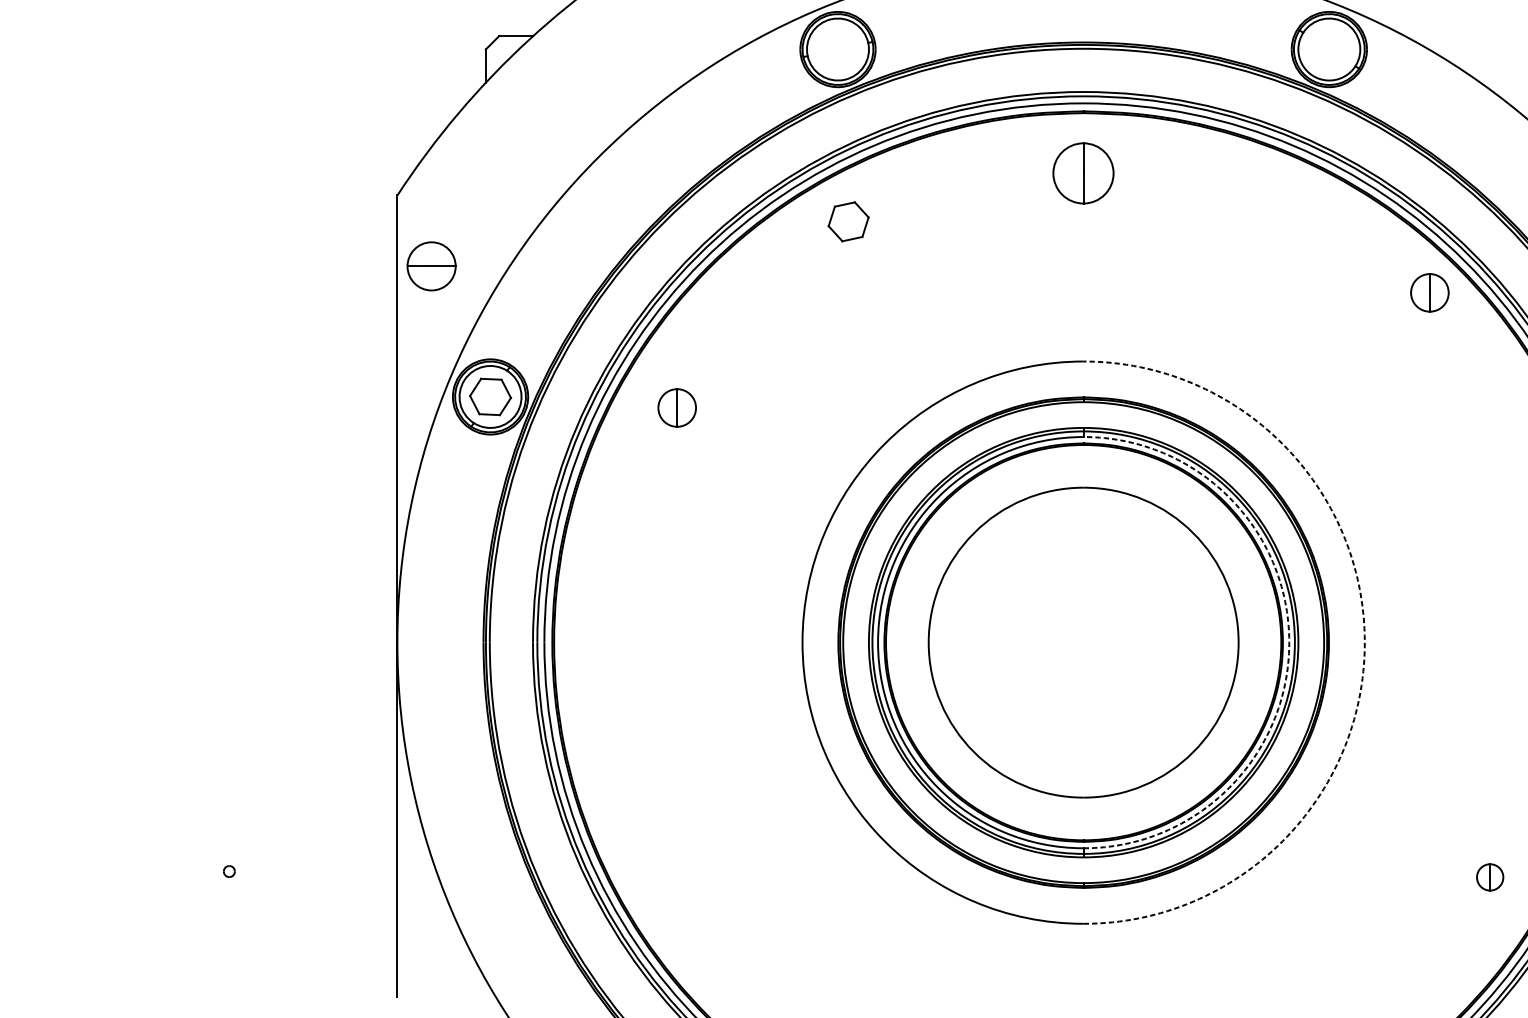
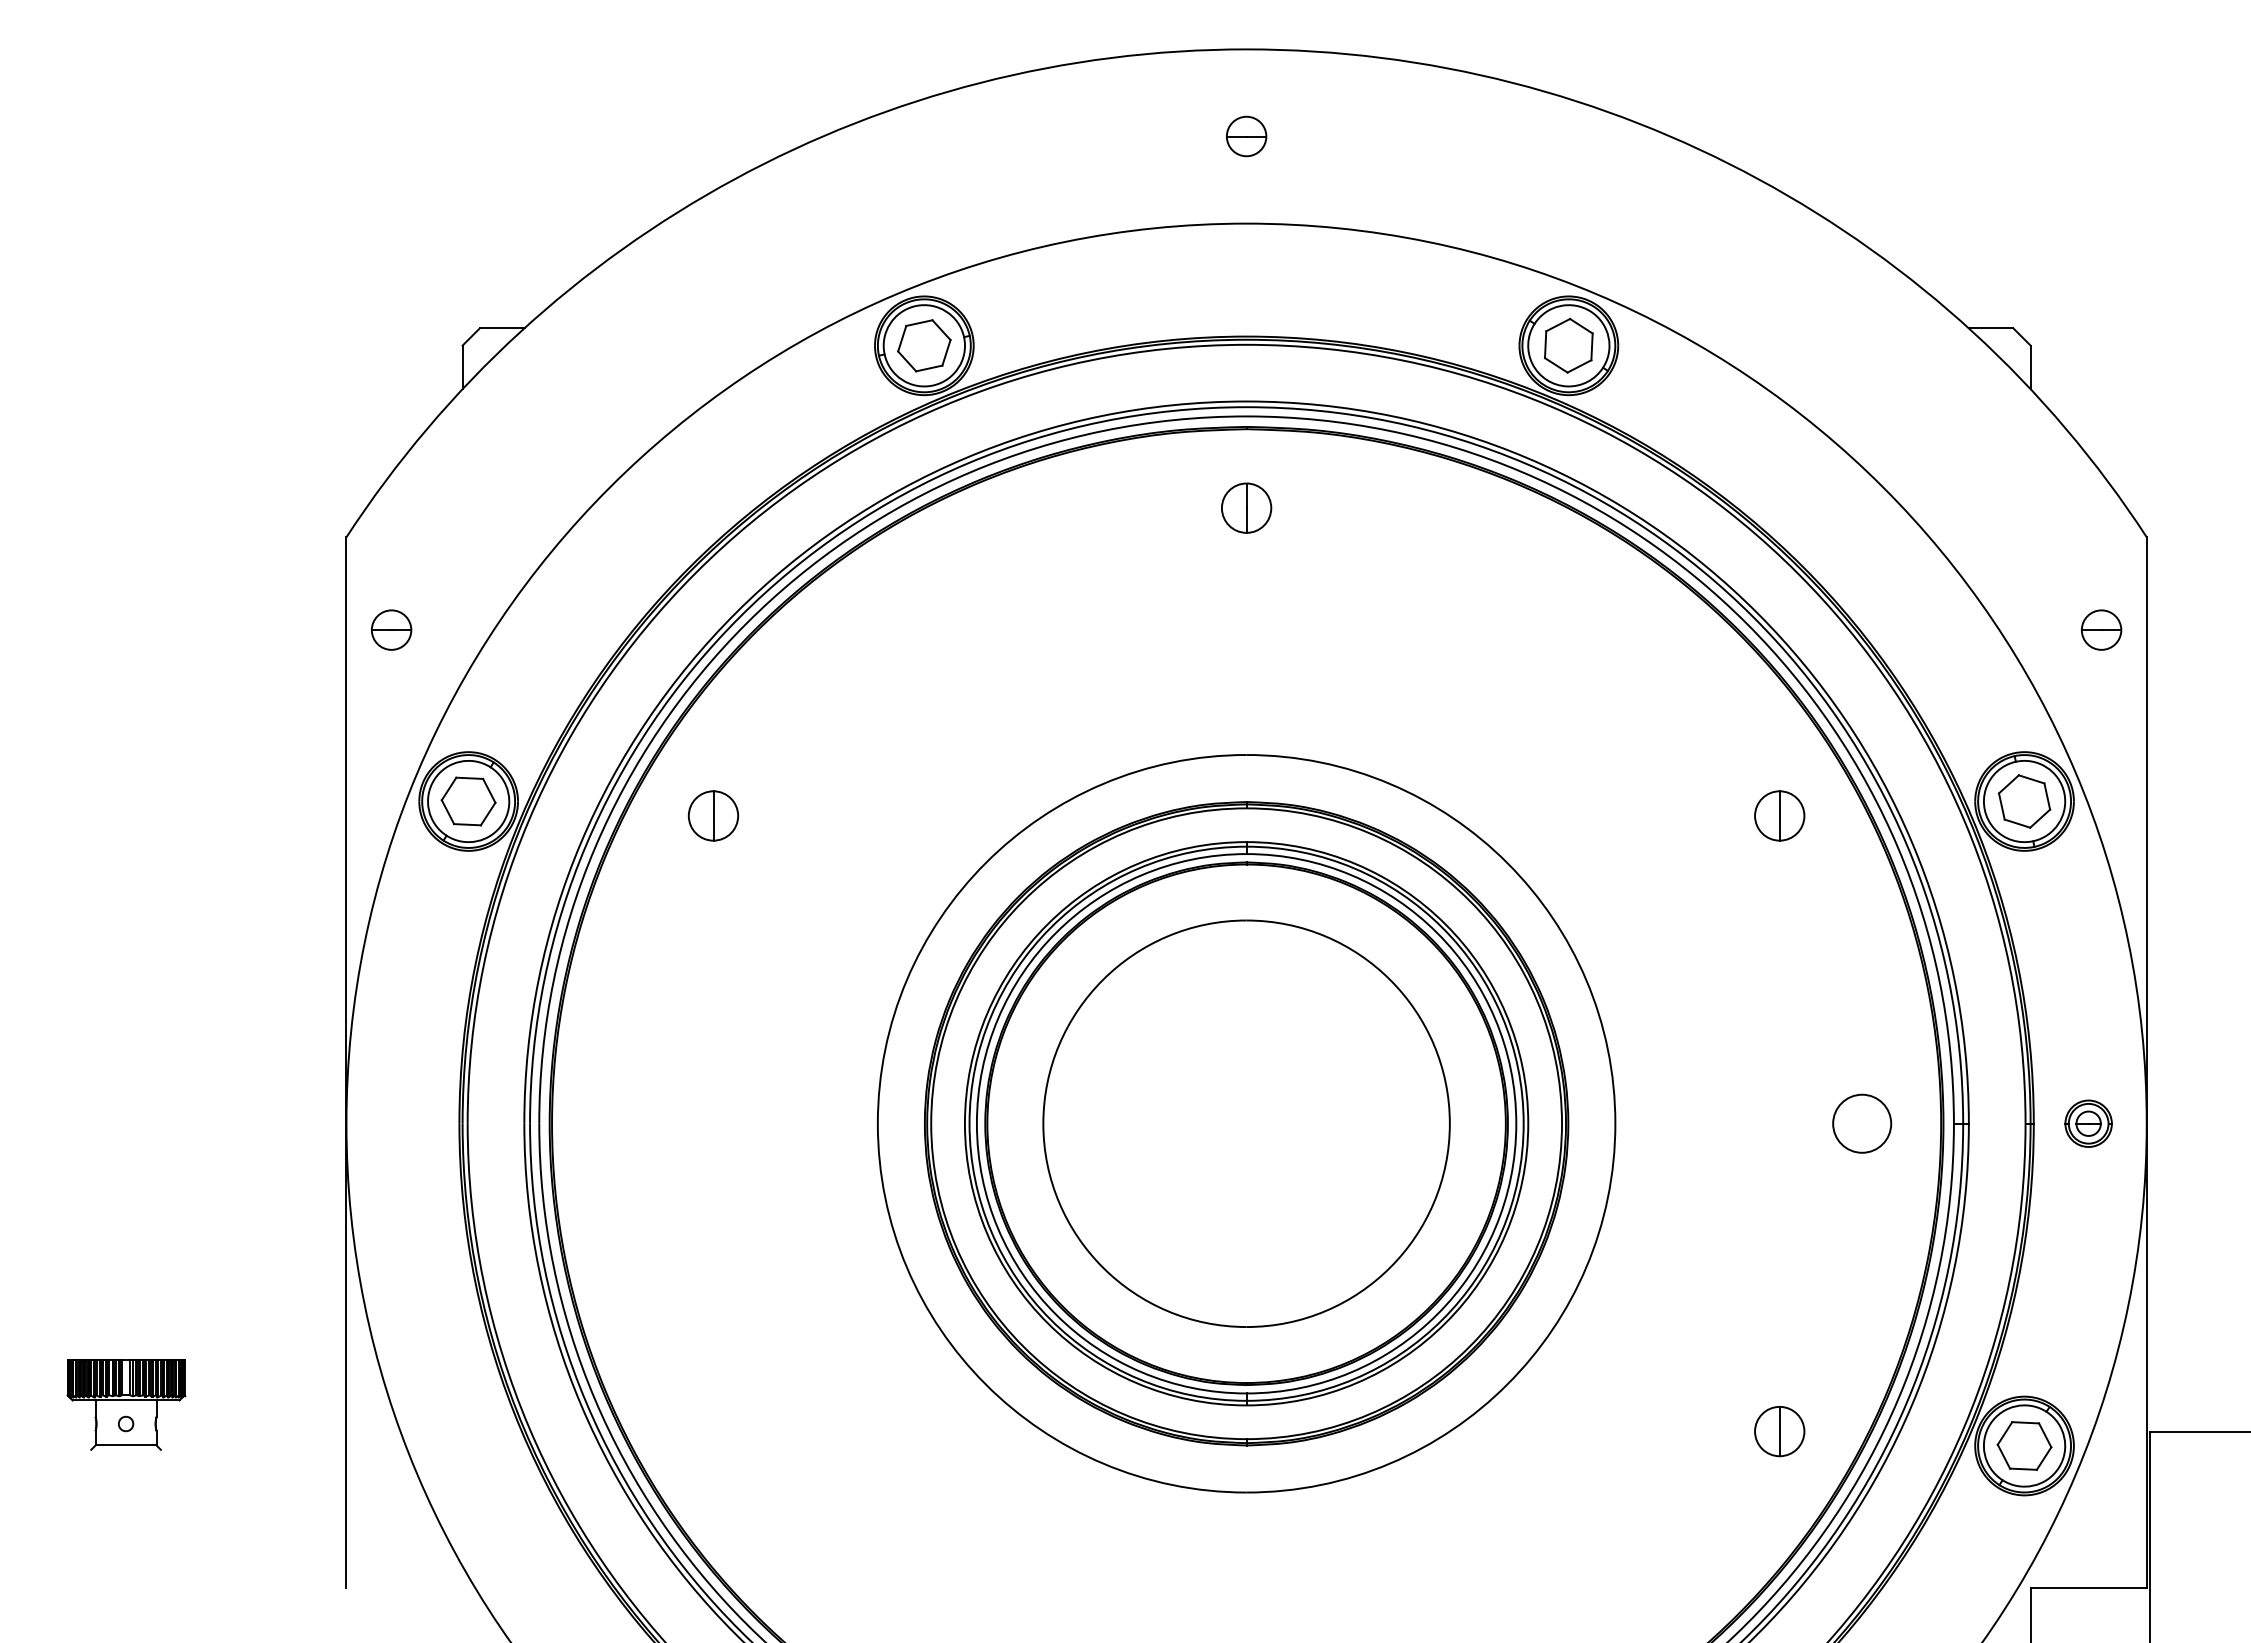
part: (1329, 49) -> (1568, 345), added
part: (1083, 172) -> (1246, 507), size x0.62
part: (848, 221) -> (924, 345), moved
part: (431, 265) -> (391, 629), size x0.62
part: (1429, 292) -> (1779, 815), moved
arc: (1289, 642) -> (1516, 1123), dashed -> solid
arc: (1364, 642) -> (1615, 1123), dashed -> solid
part: (229, 856) -> (126, 1404), added
part: (1489, 877) -> (1779, 1431), size x1.43

